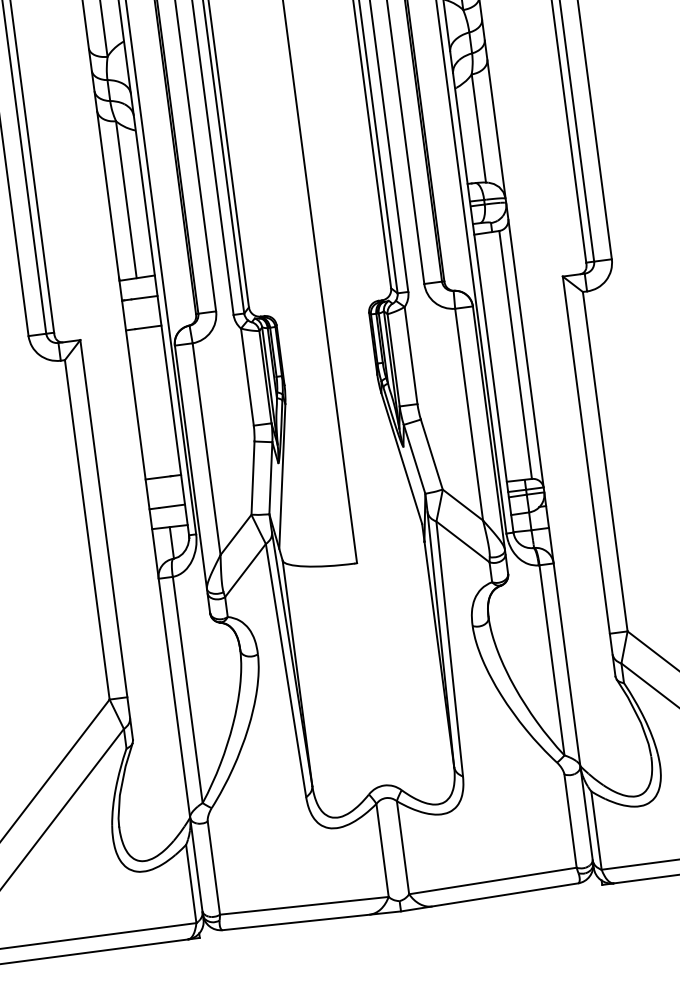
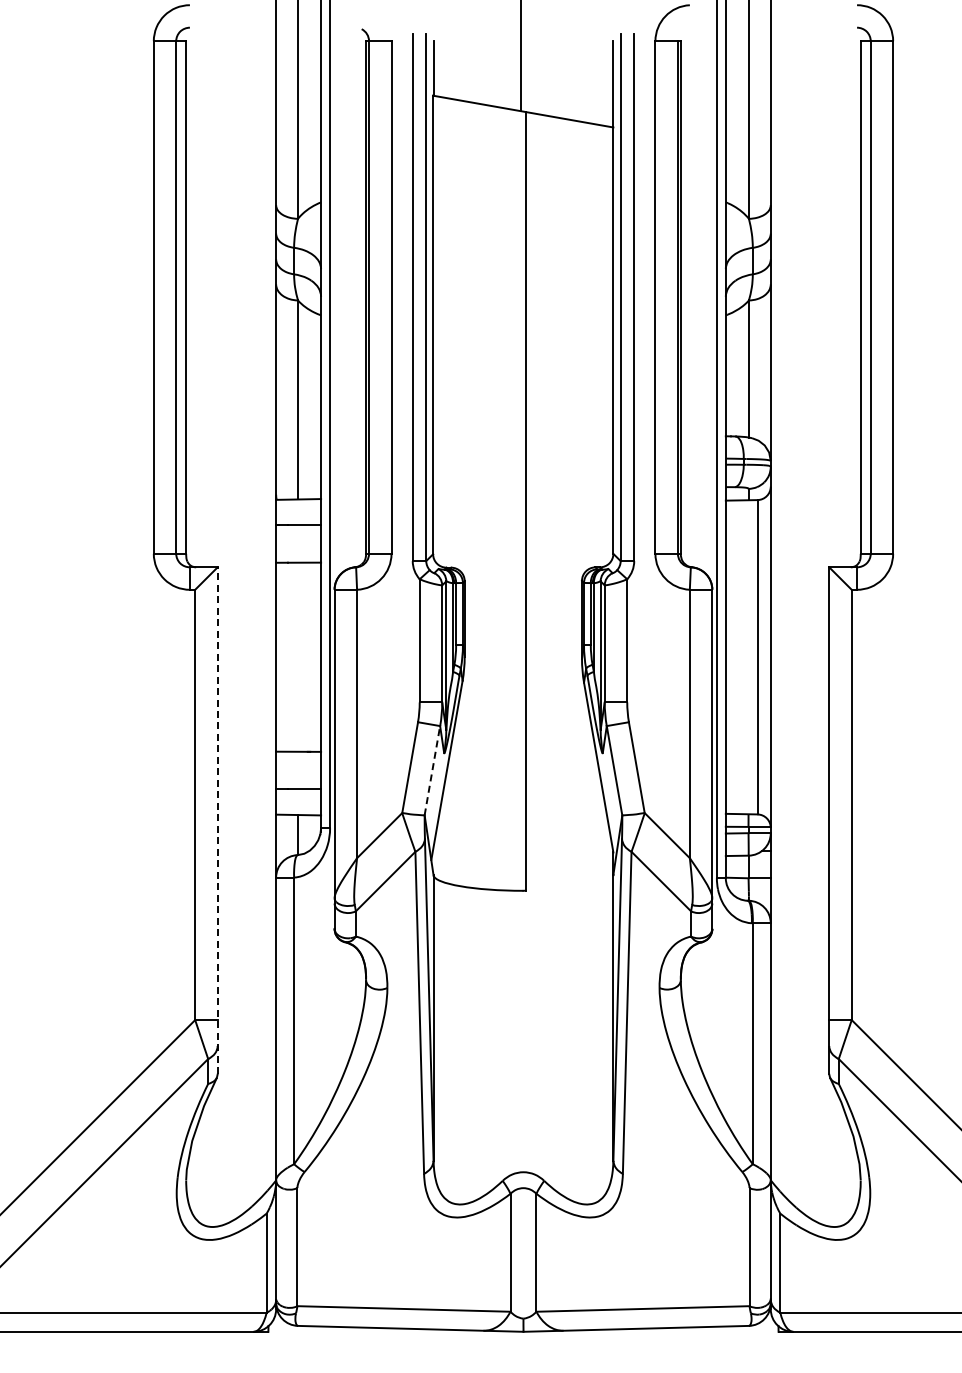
line: (270, 478) -> (432, 770), solid -> dashed
line: (106, 539) -> (217, 820), solid -> dashed

